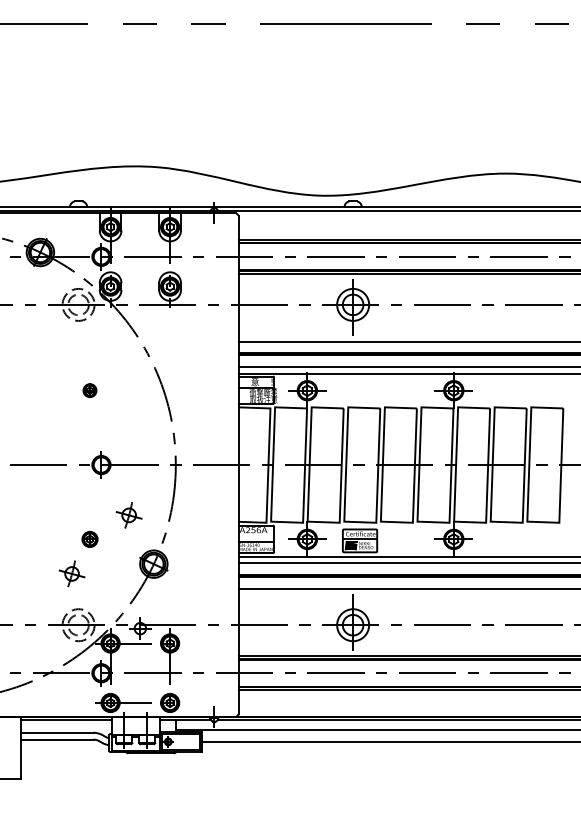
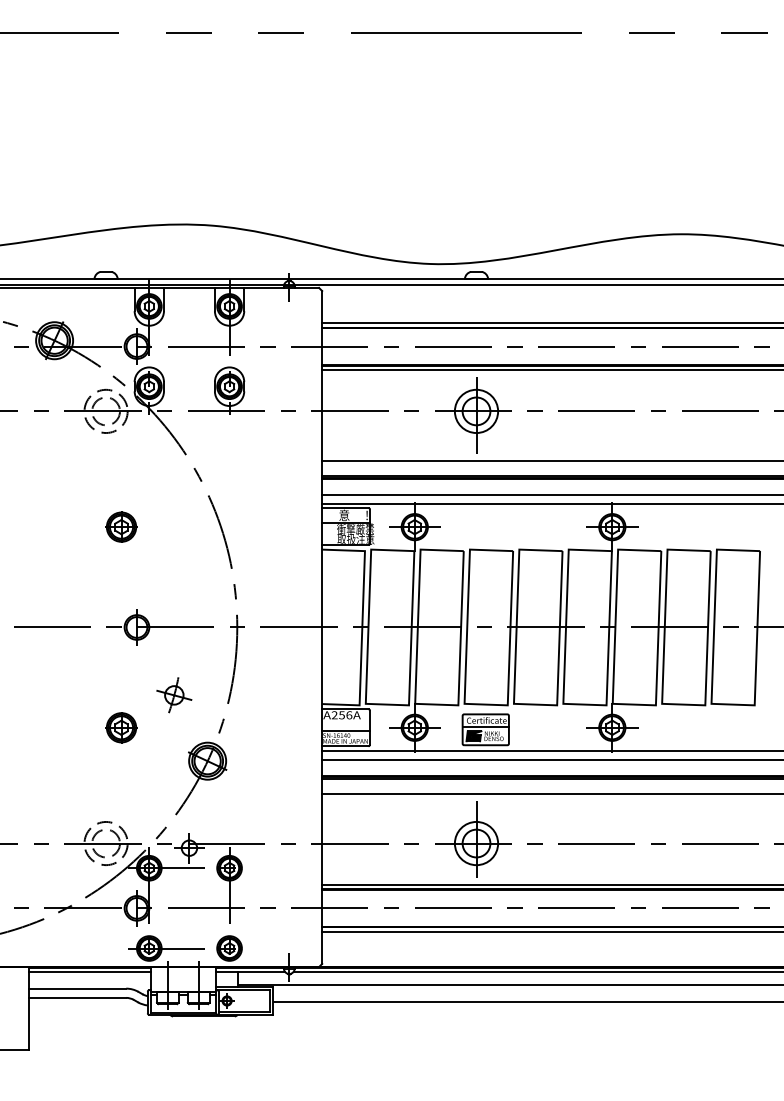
part: (90, 390) -> (121, 526), size x1.67
part: (90, 539) -> (121, 727), size x1.43
part: (72, 574) -> (97, 774), removed

